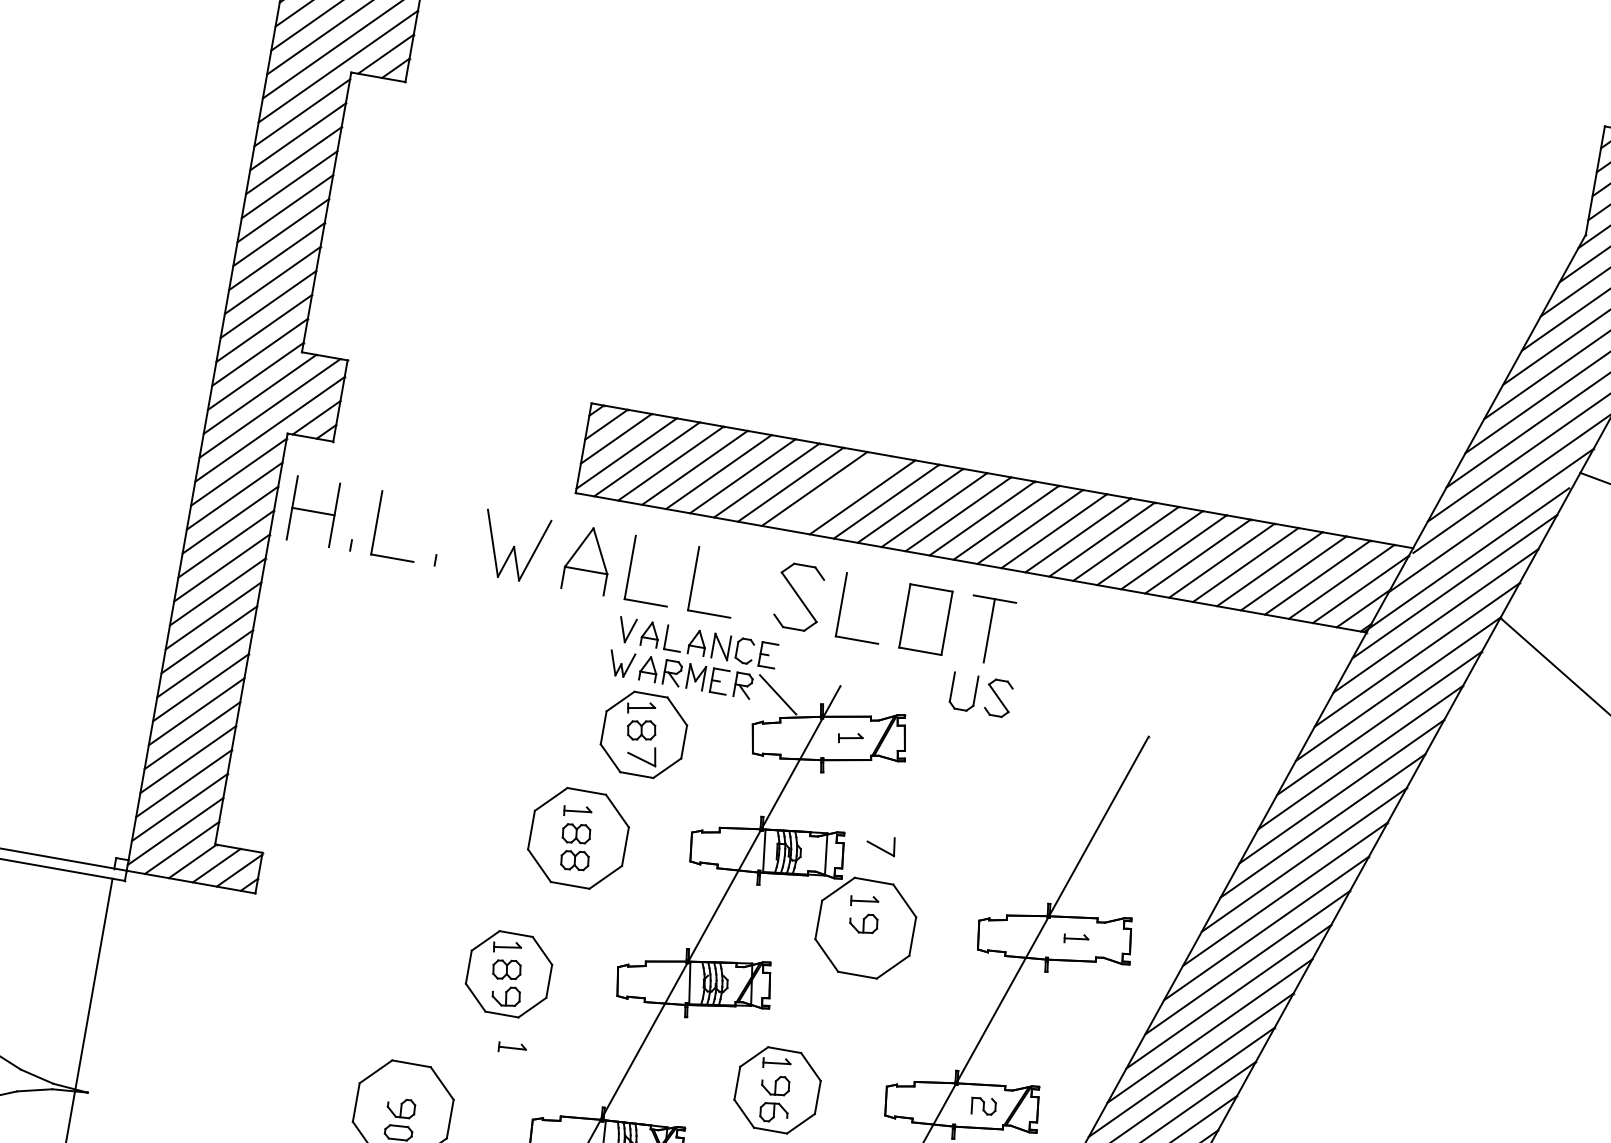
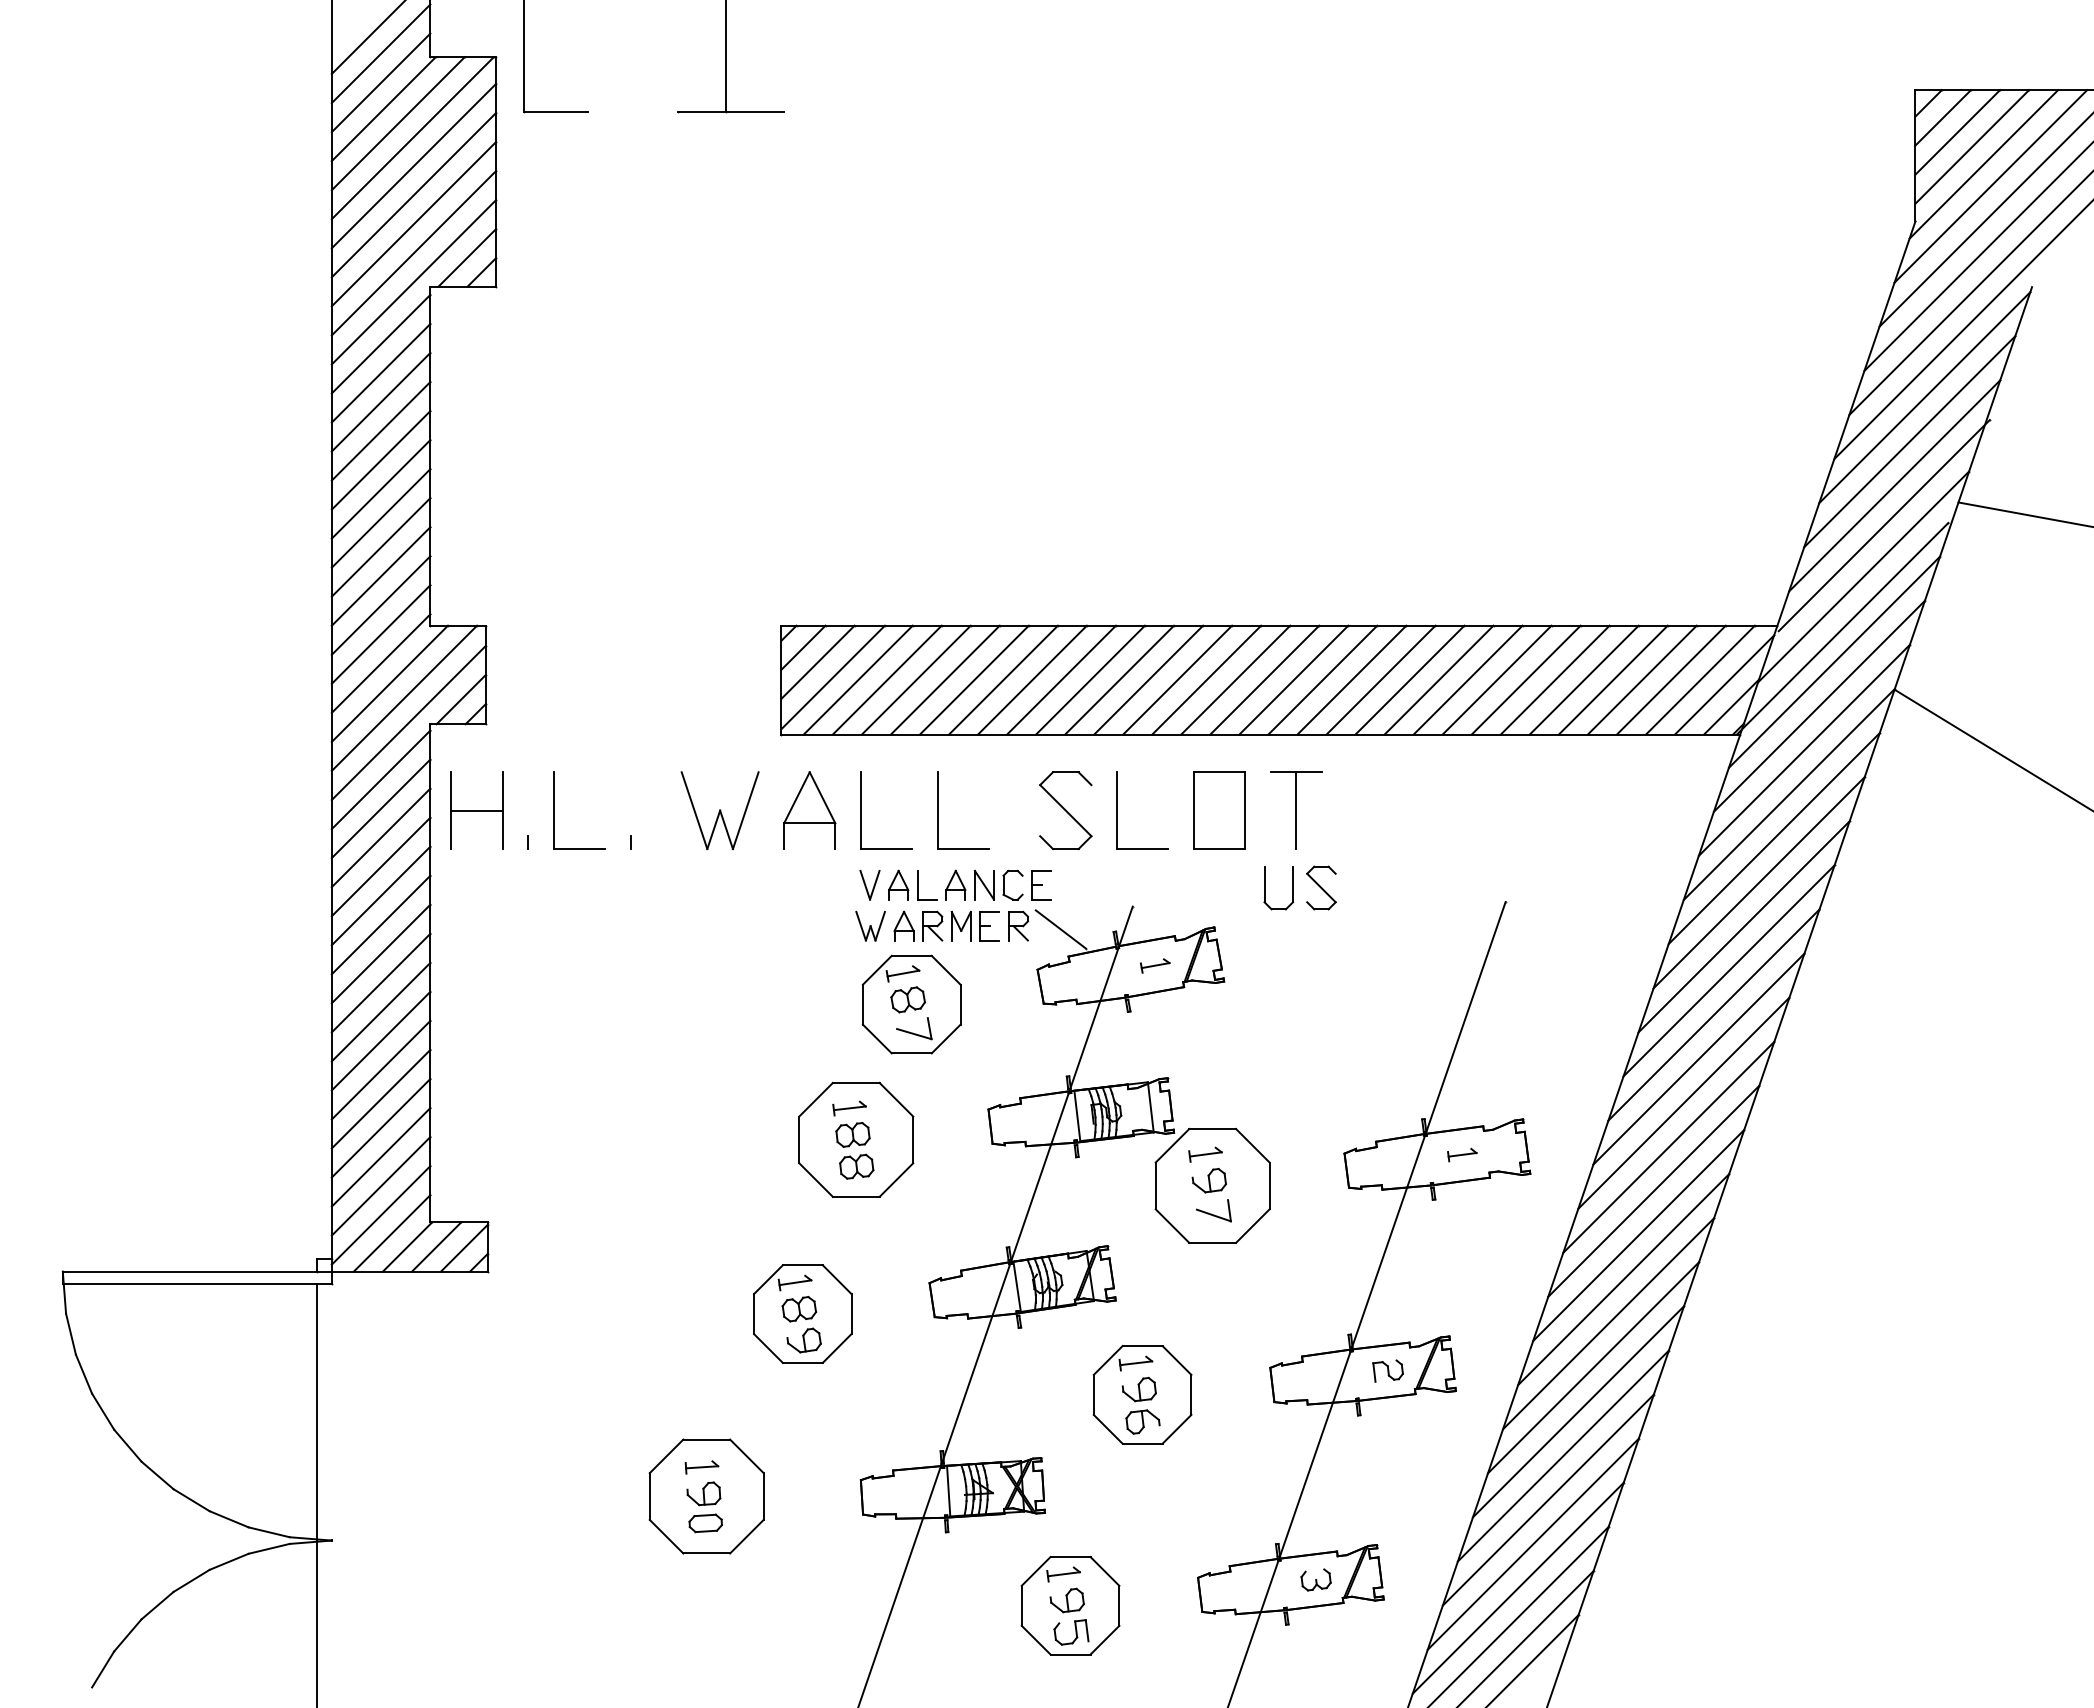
line: (838, 492) -> (1090, 679), added
part: (881, 844) -> (1213, 1210), moved
part: (511, 1048) -> (701, 1467), moved

